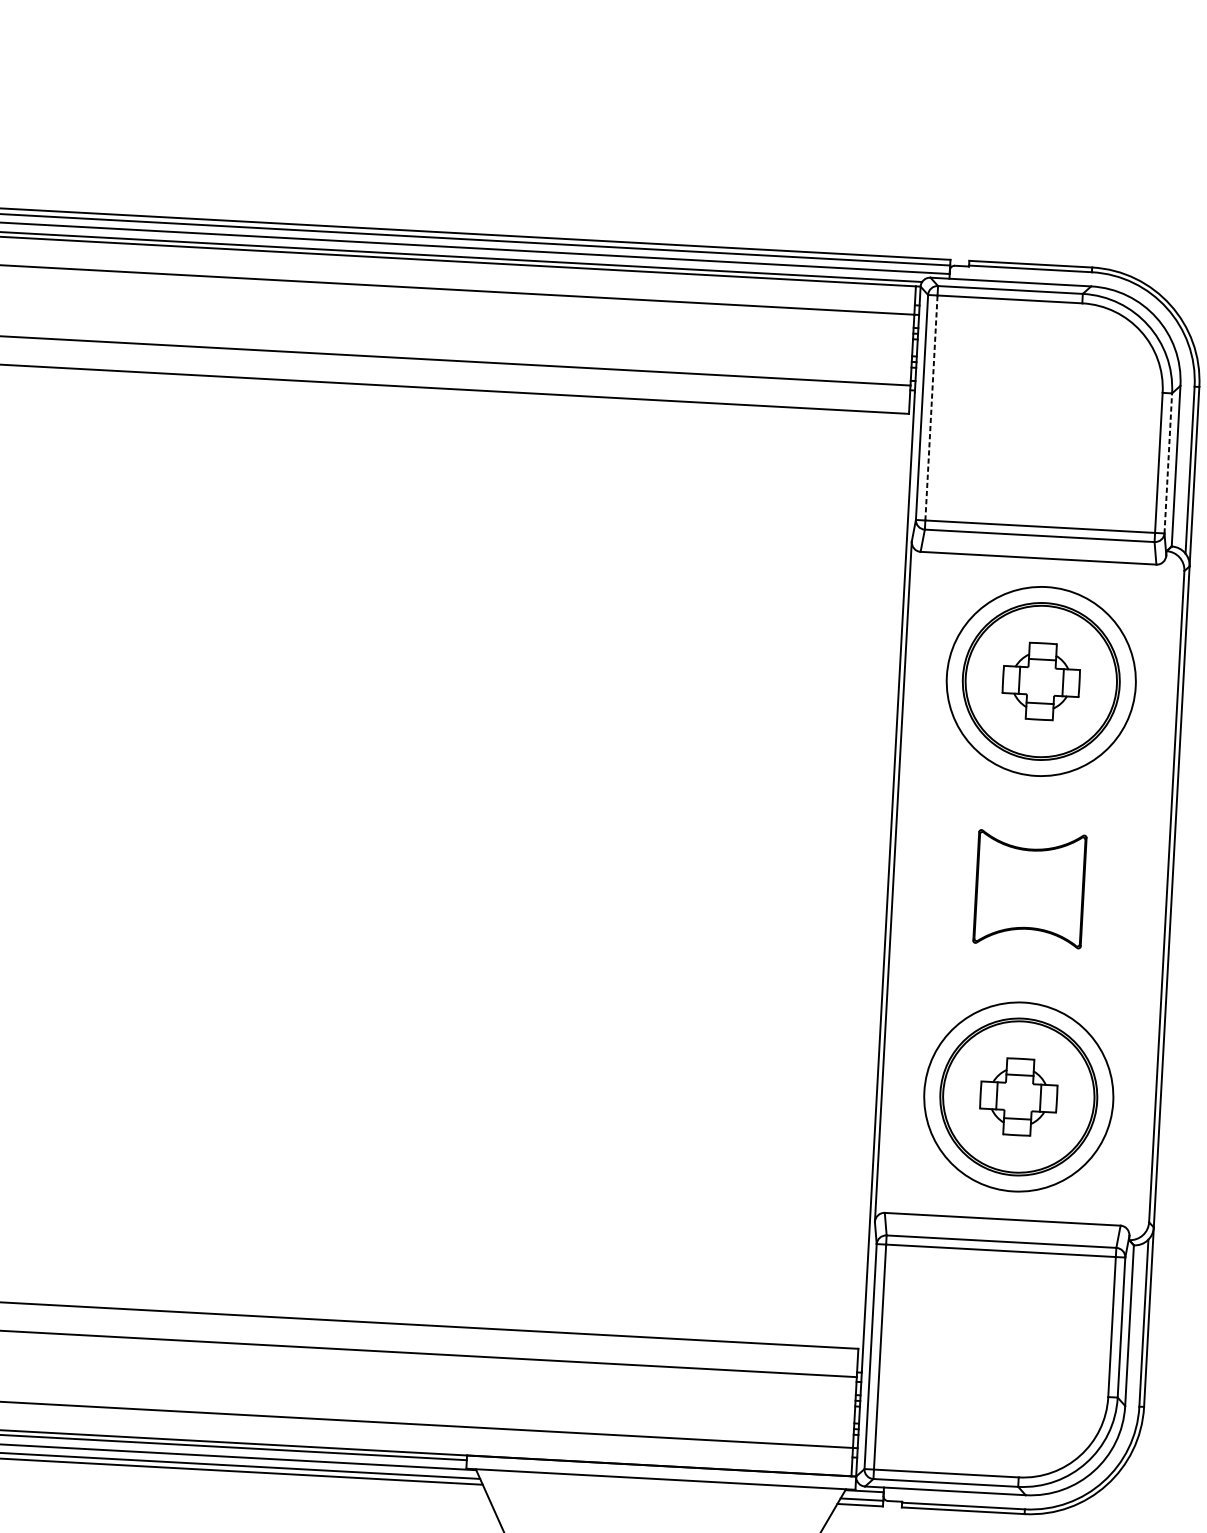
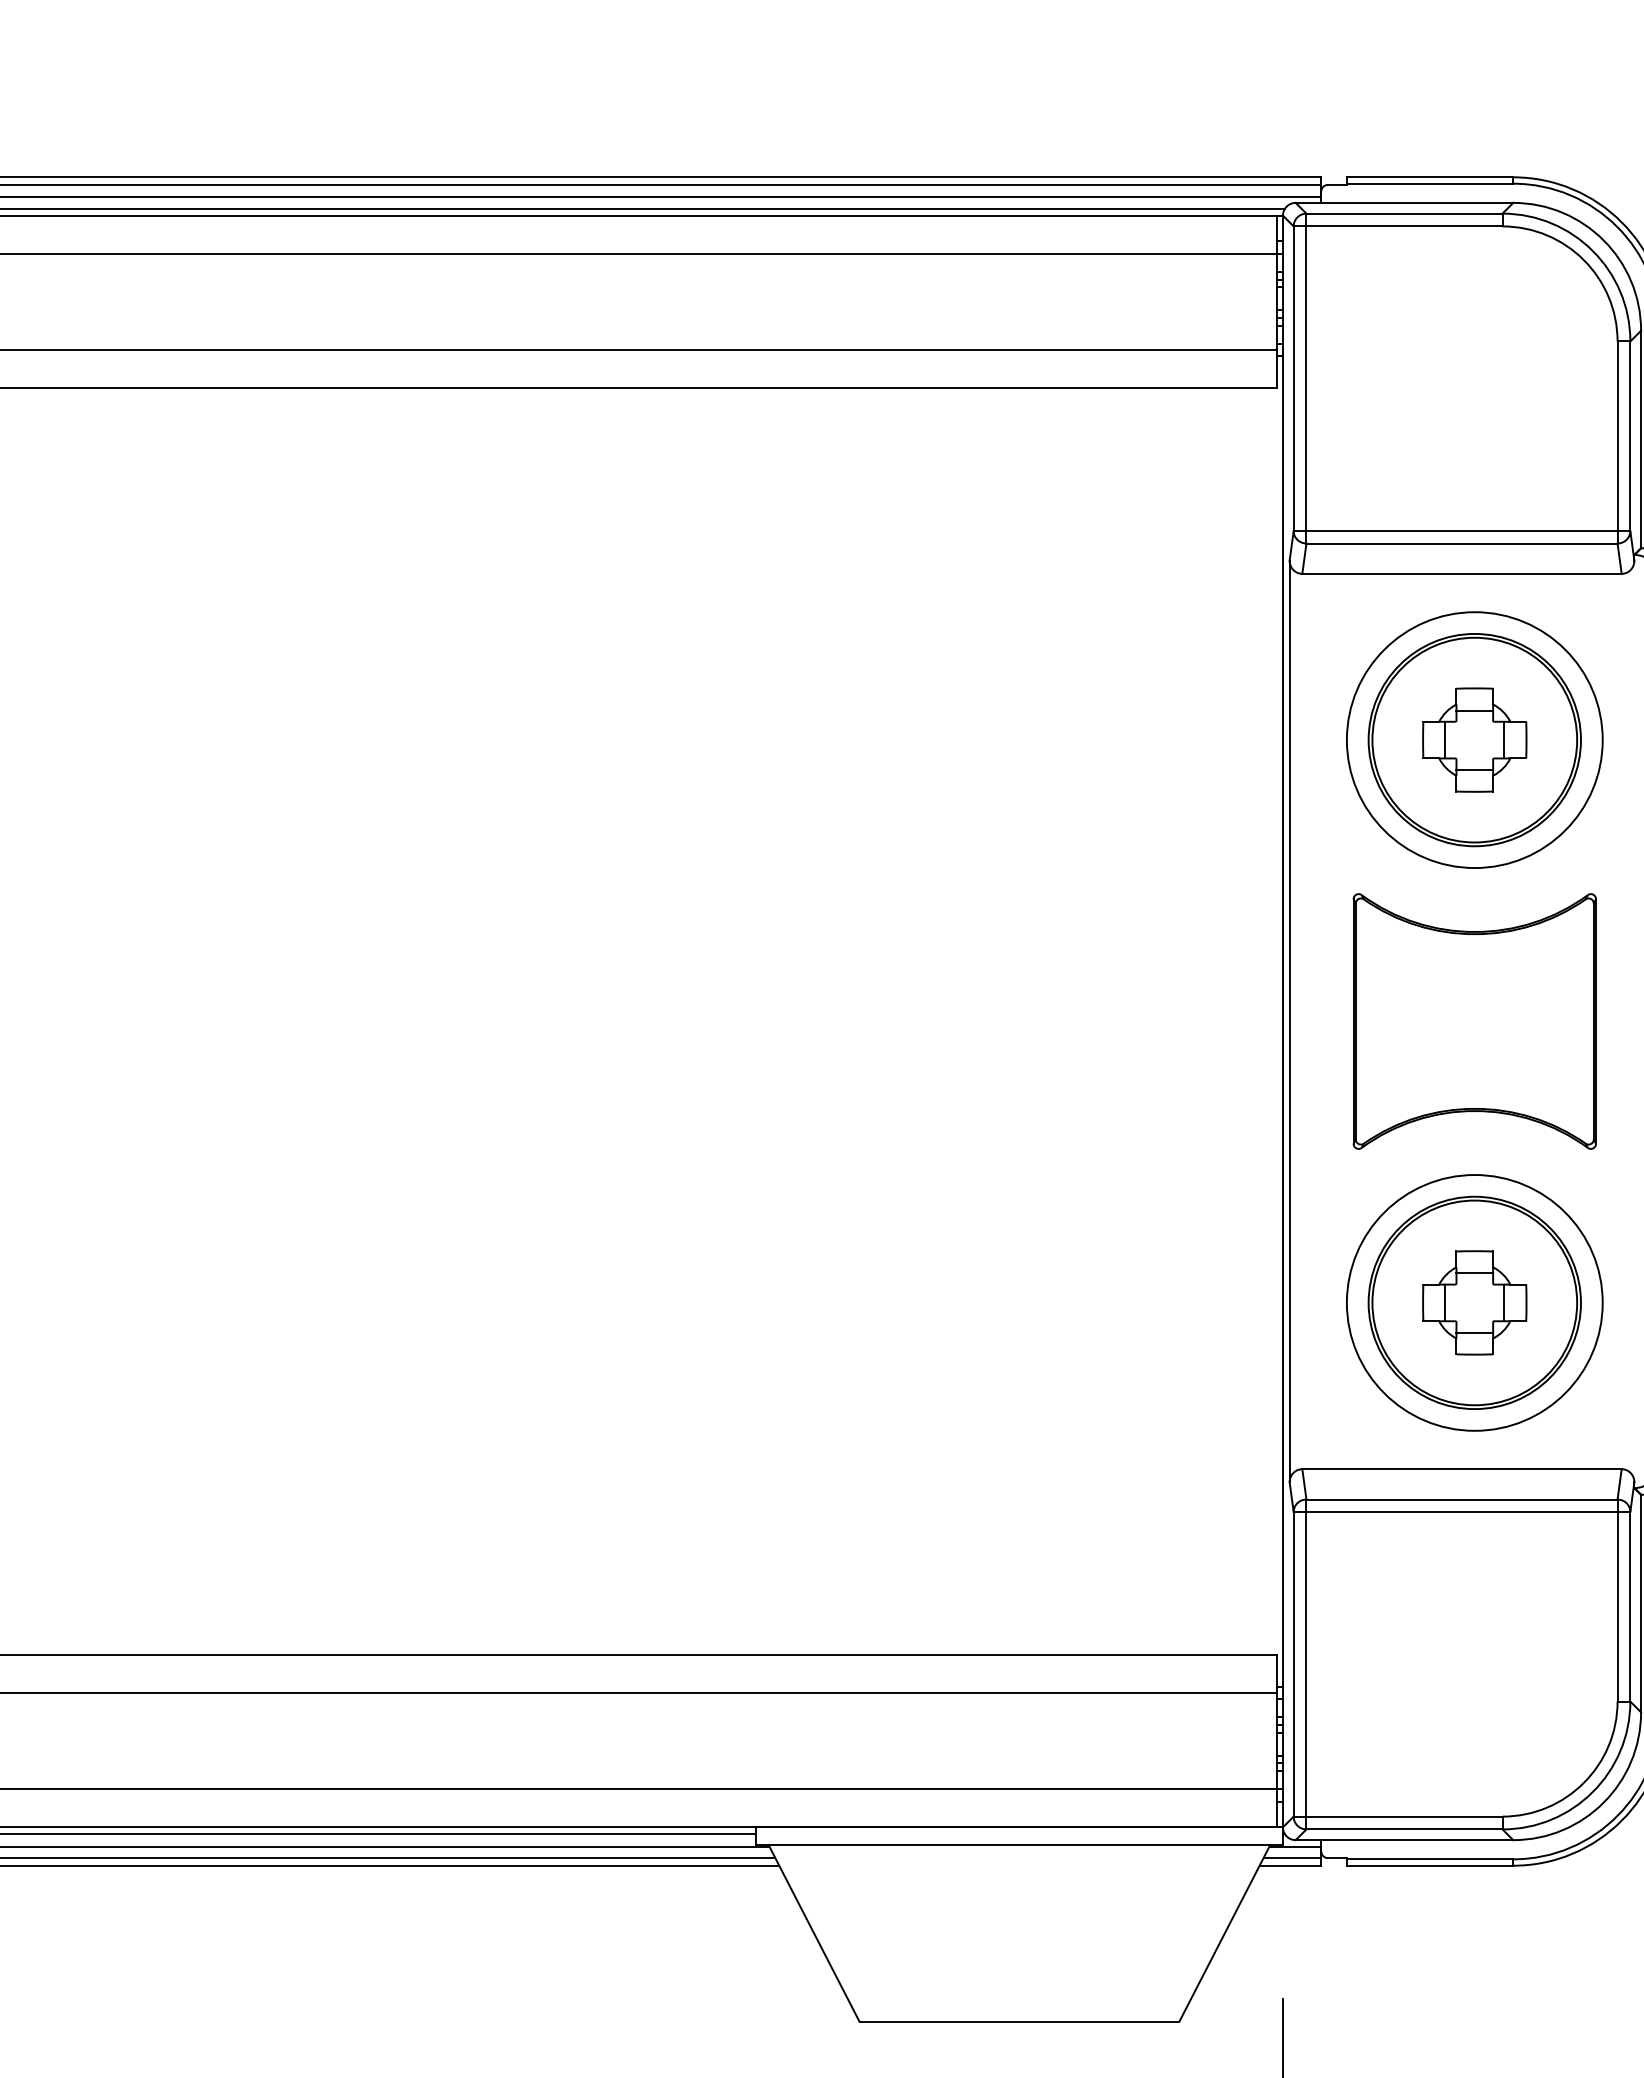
line: (931, 407) -> (1306, 378), dashed -> solid
line: (1168, 463) -> (1630, 436), dashed -> solid
part: (1029, 889) -> (1474, 1021), size x1.67

